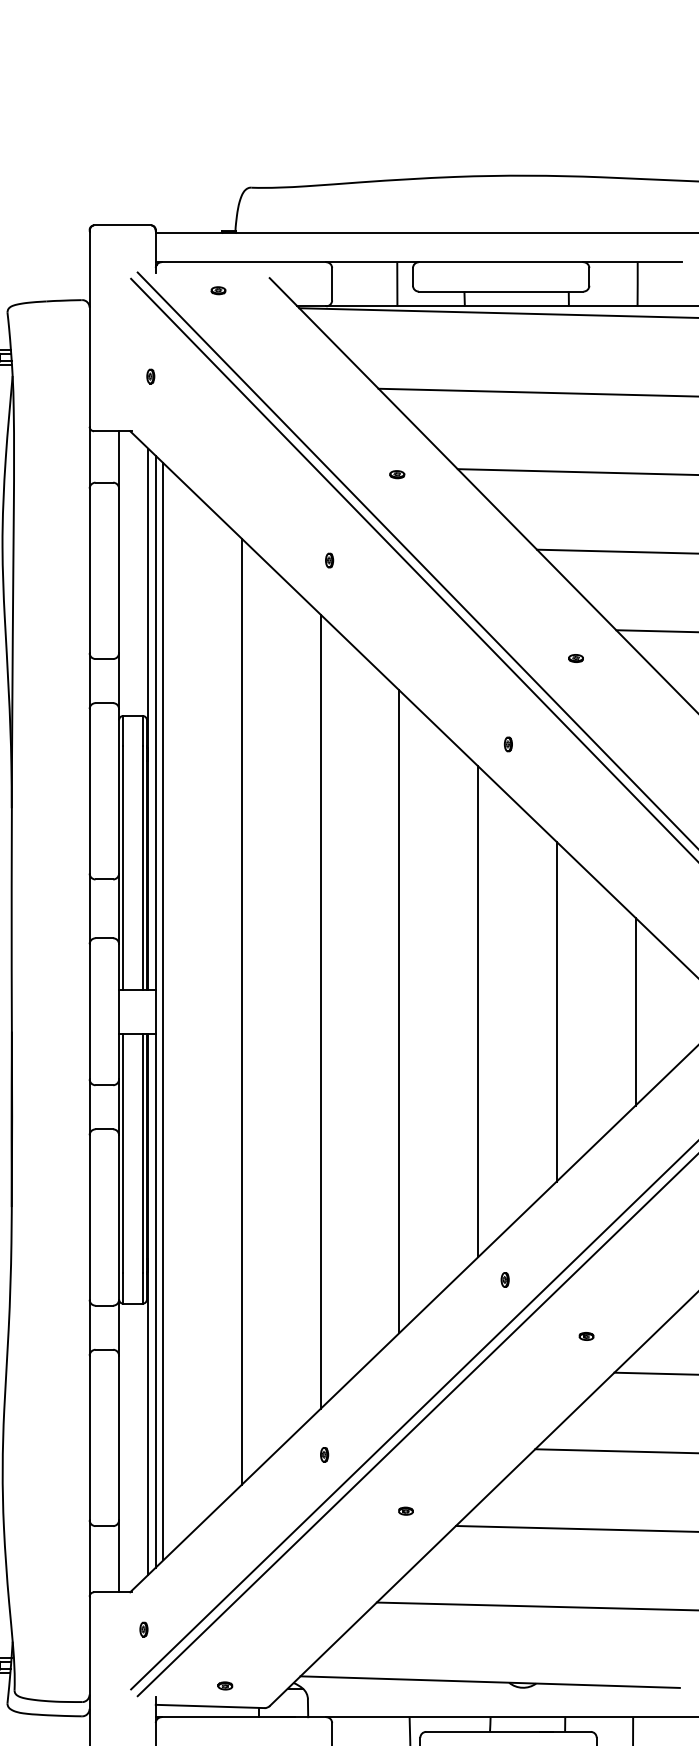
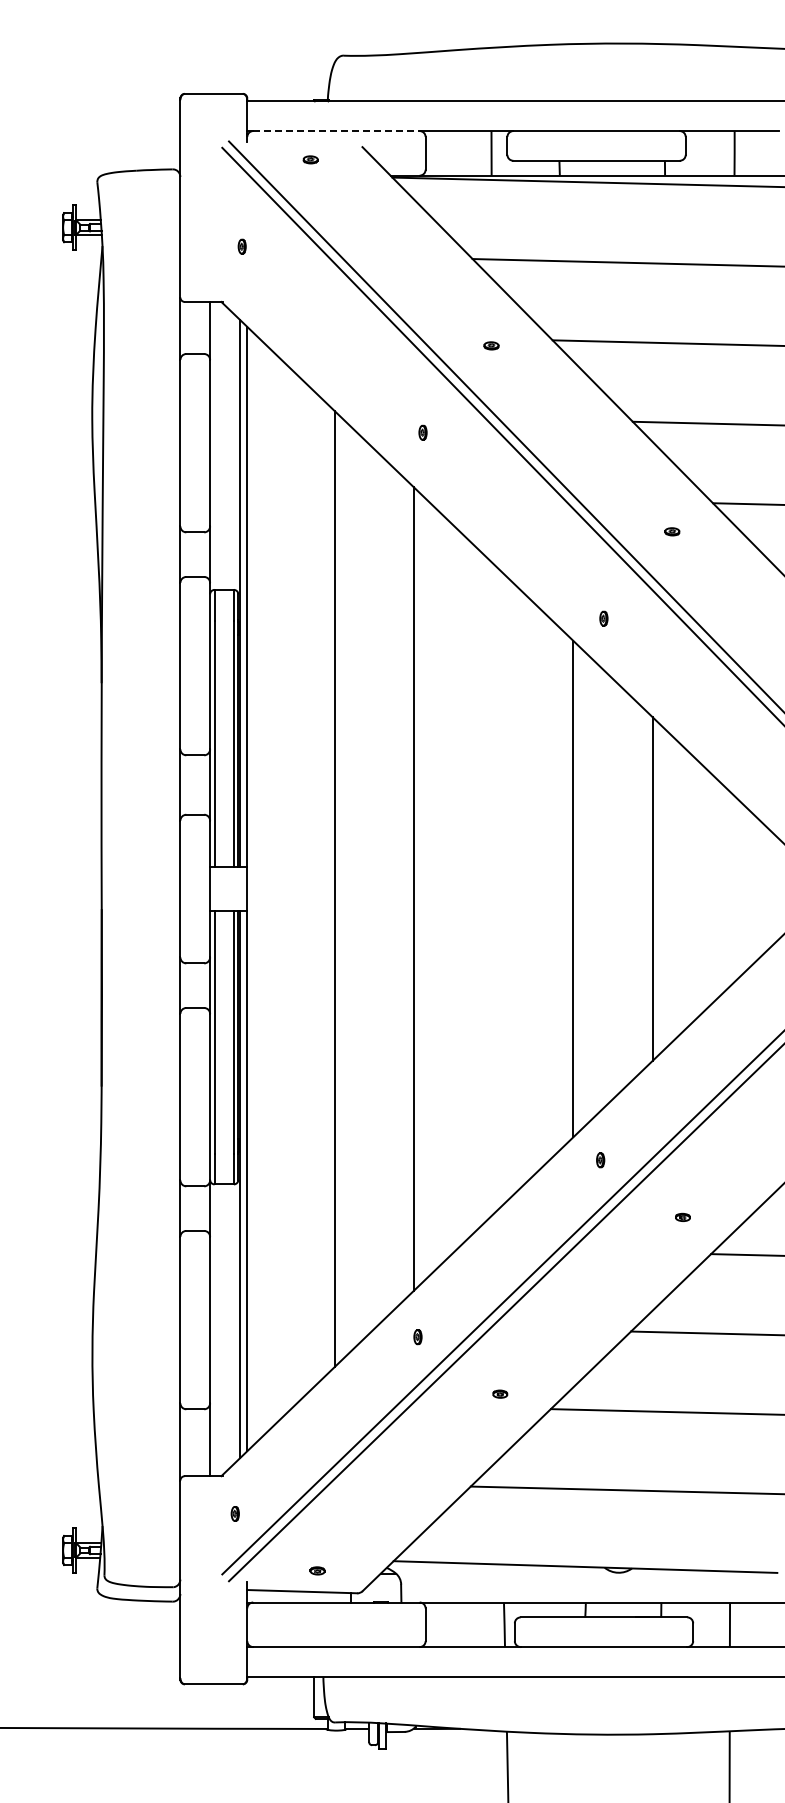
line: (244, 262) -> (336, 131), solid -> dashed
line: (162, 1011) -> (254, 888), removed
line: (399, 1011) -> (493, 888), removed
line: (635, 1012) -> (732, 889), removed

